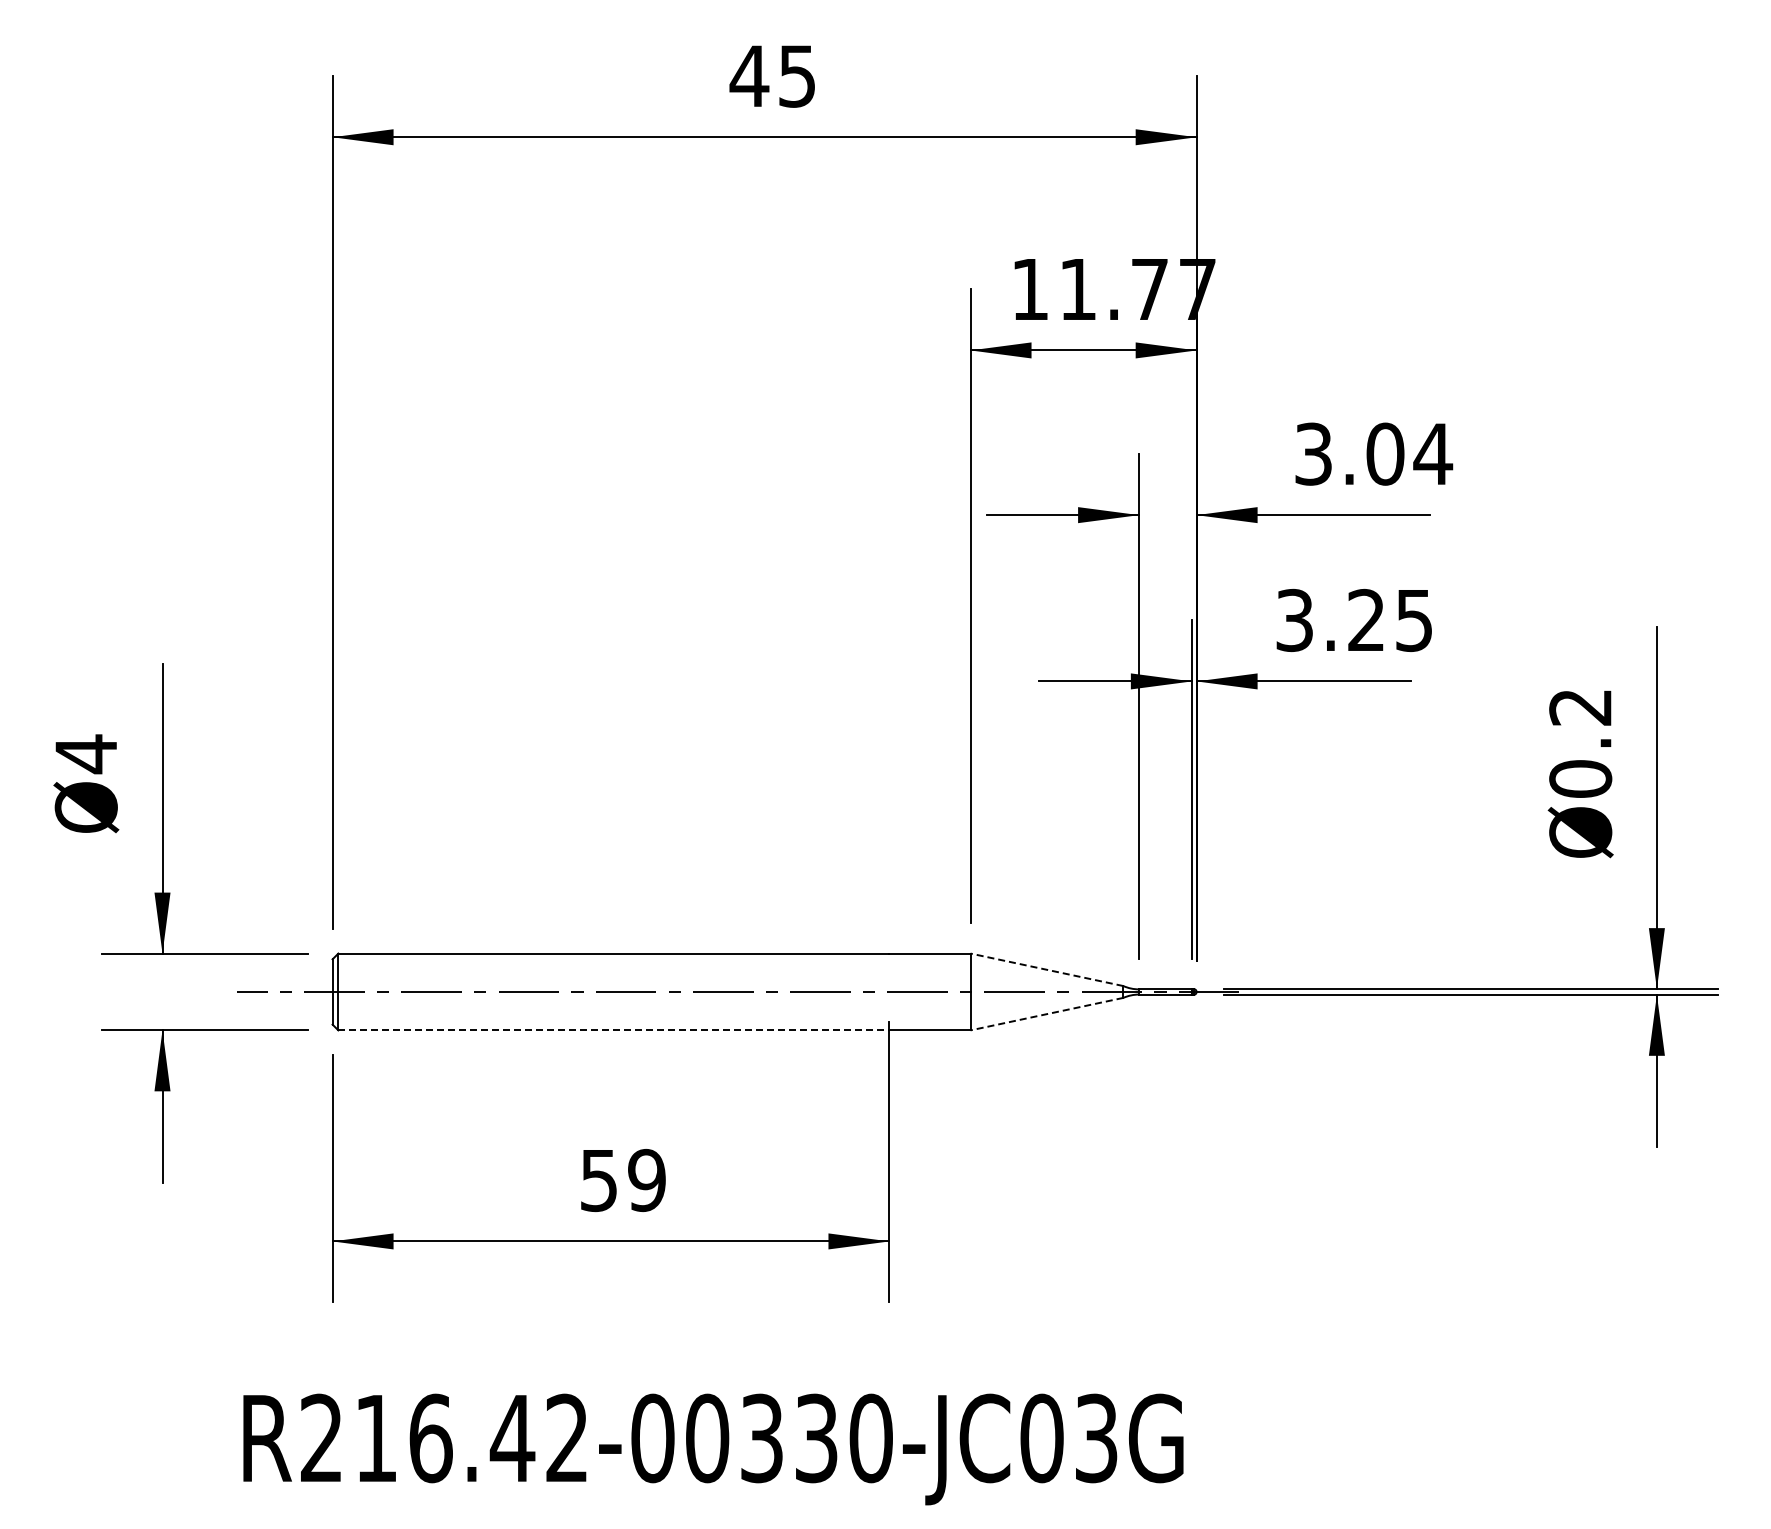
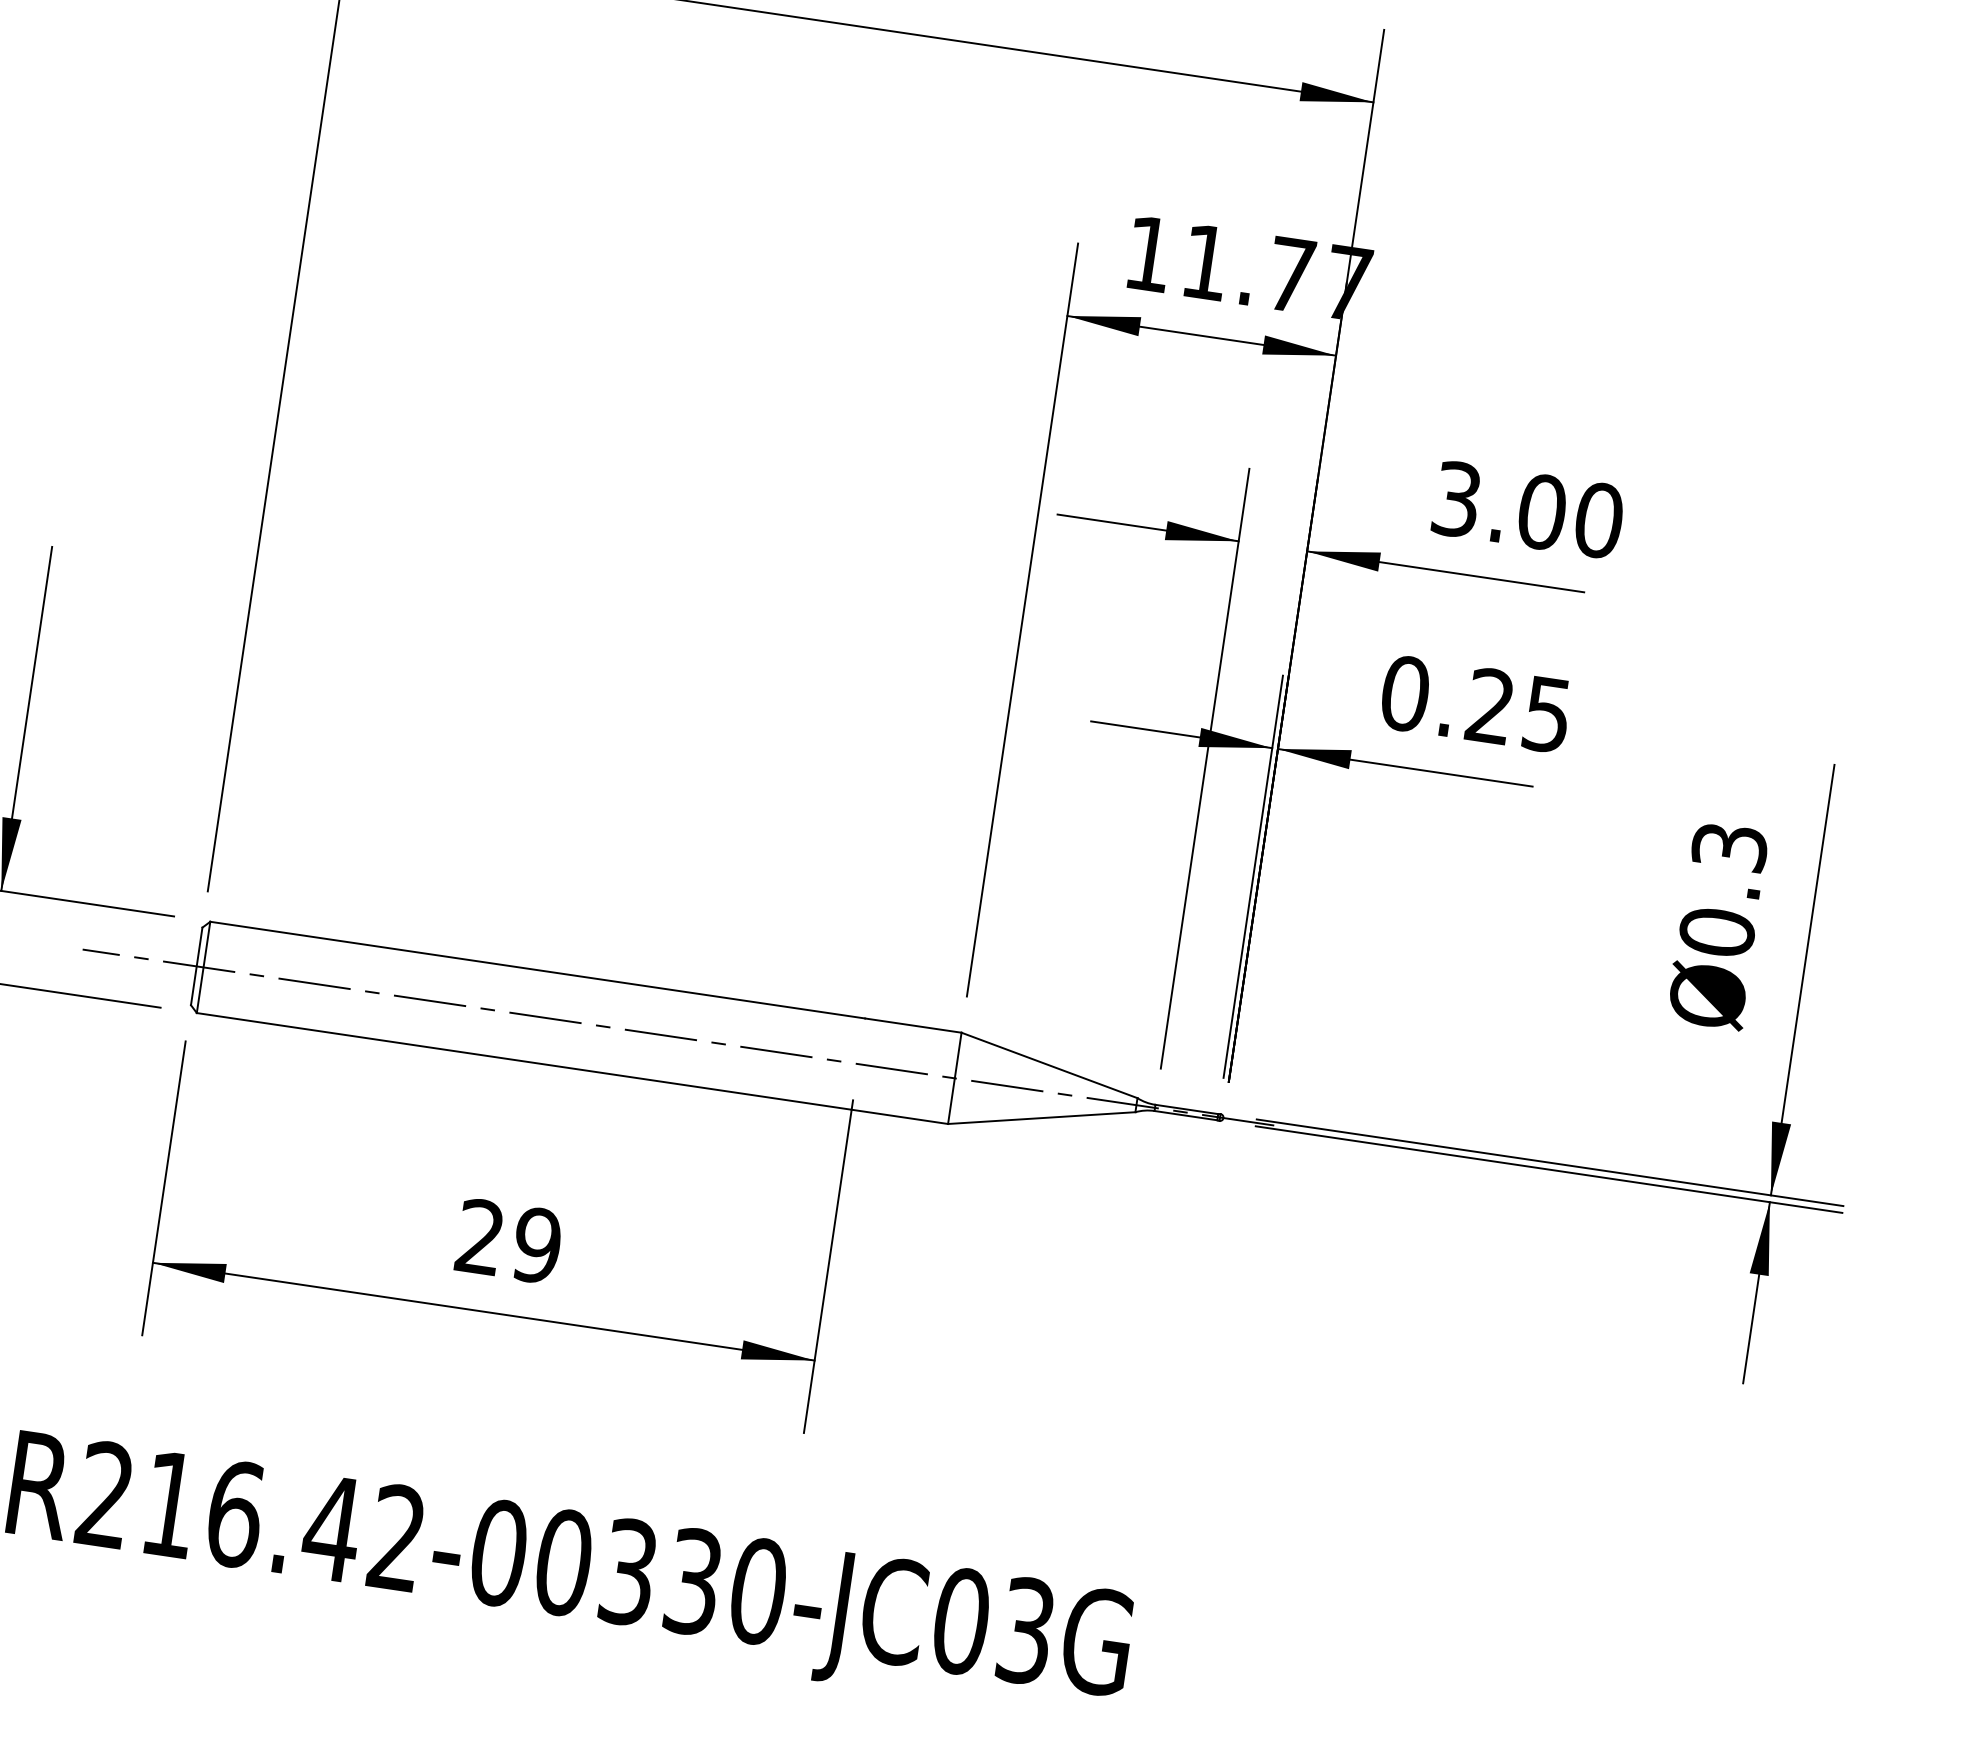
text: (1433, 453) -> (1599, 519), 3.04 -> 3.00
text: (1294, 620) -> (1404, 693), 3.25 -> 0.25
text: (1580, 707) -> (1729, 847), Ø0.2 -> Ø0.3
line: (1046, 969) -> (1048, 1064), dashed -> solid
line: (1046, 1014) -> (1041, 1118), dashed -> solid
line: (613, 1030) -> (523, 1061), dashed -> solid
text: (598, 1180) -> (479, 1237), 59 -> 29

